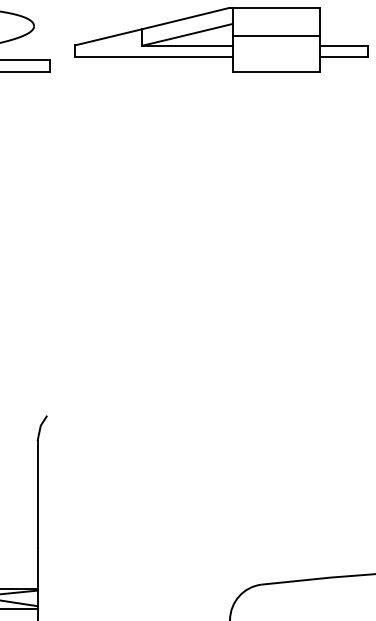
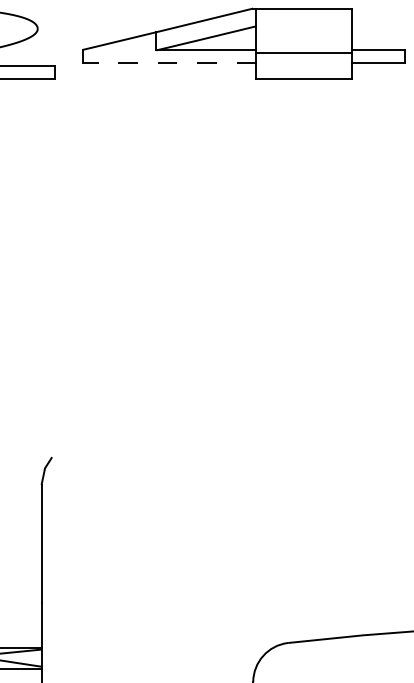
line: (275, 35) -> (303, 53), moved
line: (153, 57) -> (169, 63), solid -> dashed

